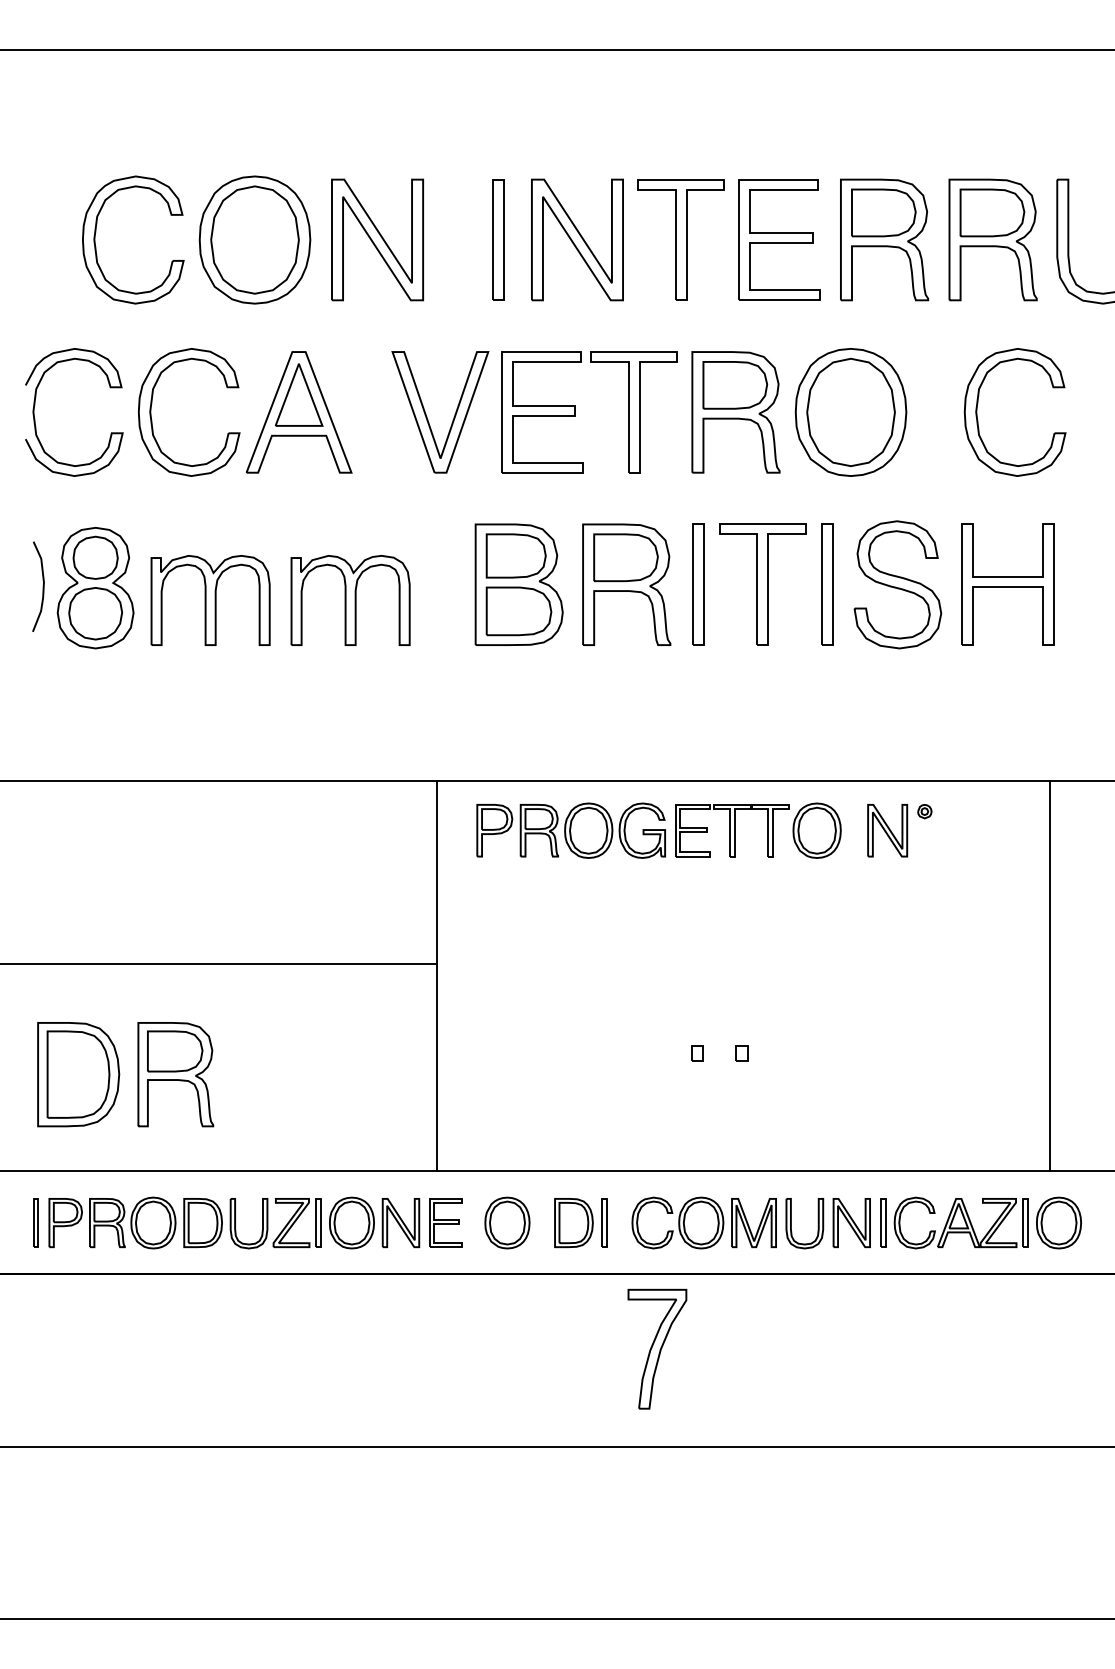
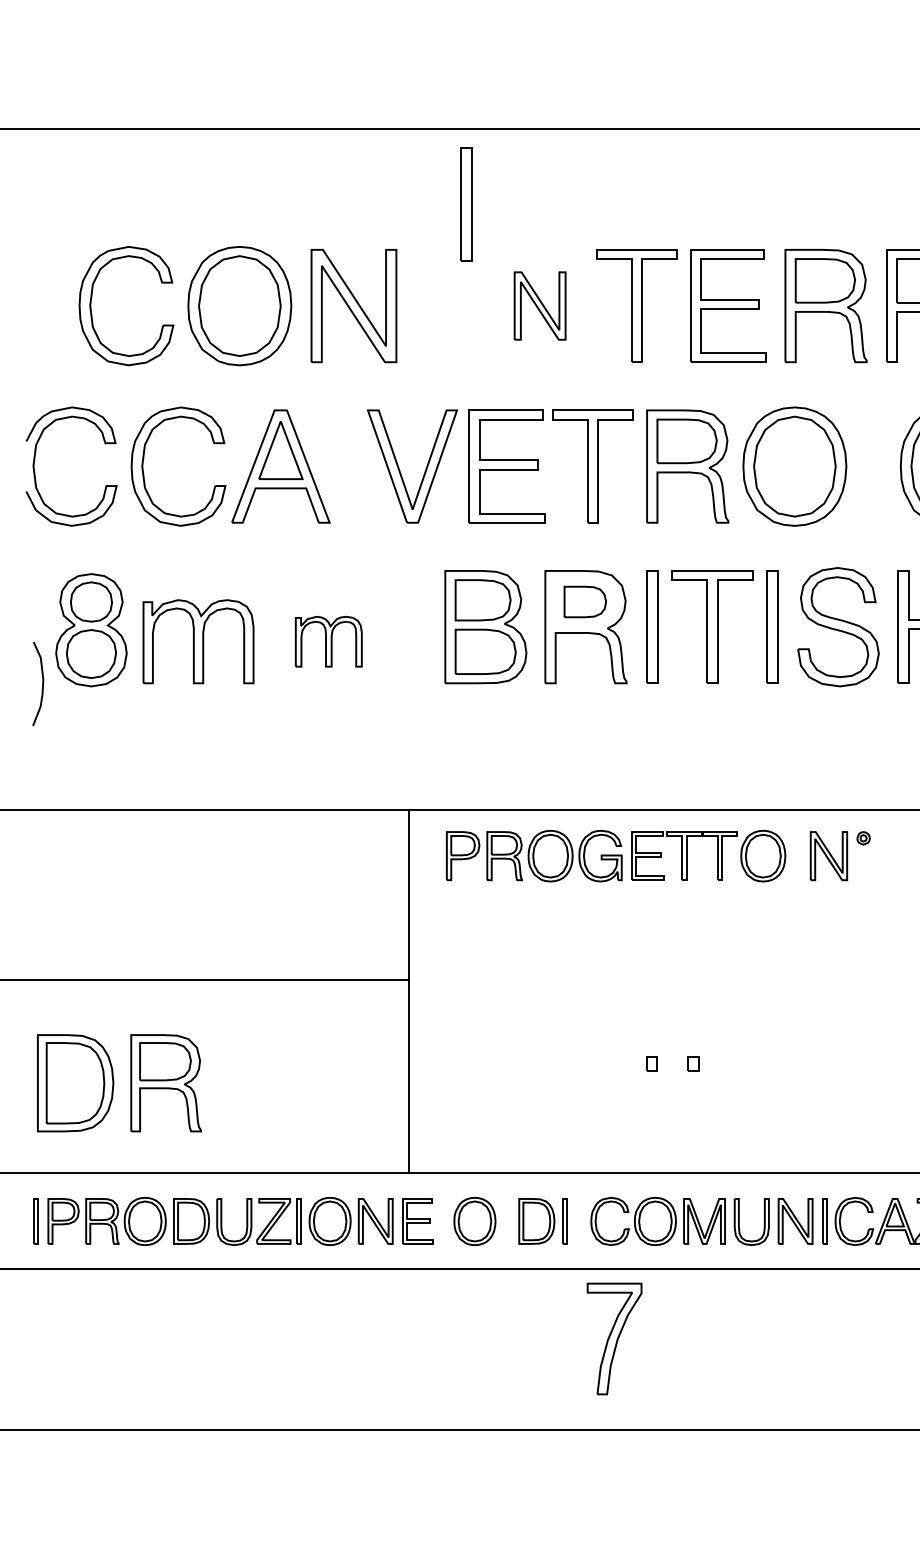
part: (498, 239) -> (466, 204), moved
part: (577, 239) -> (540, 305), size x0.6
part: (625, 557) -> (584, 601), size x0.7
curve: (42, 586) -> (41, 683), moved
part: (350, 600) -> (328, 641), size x0.6

